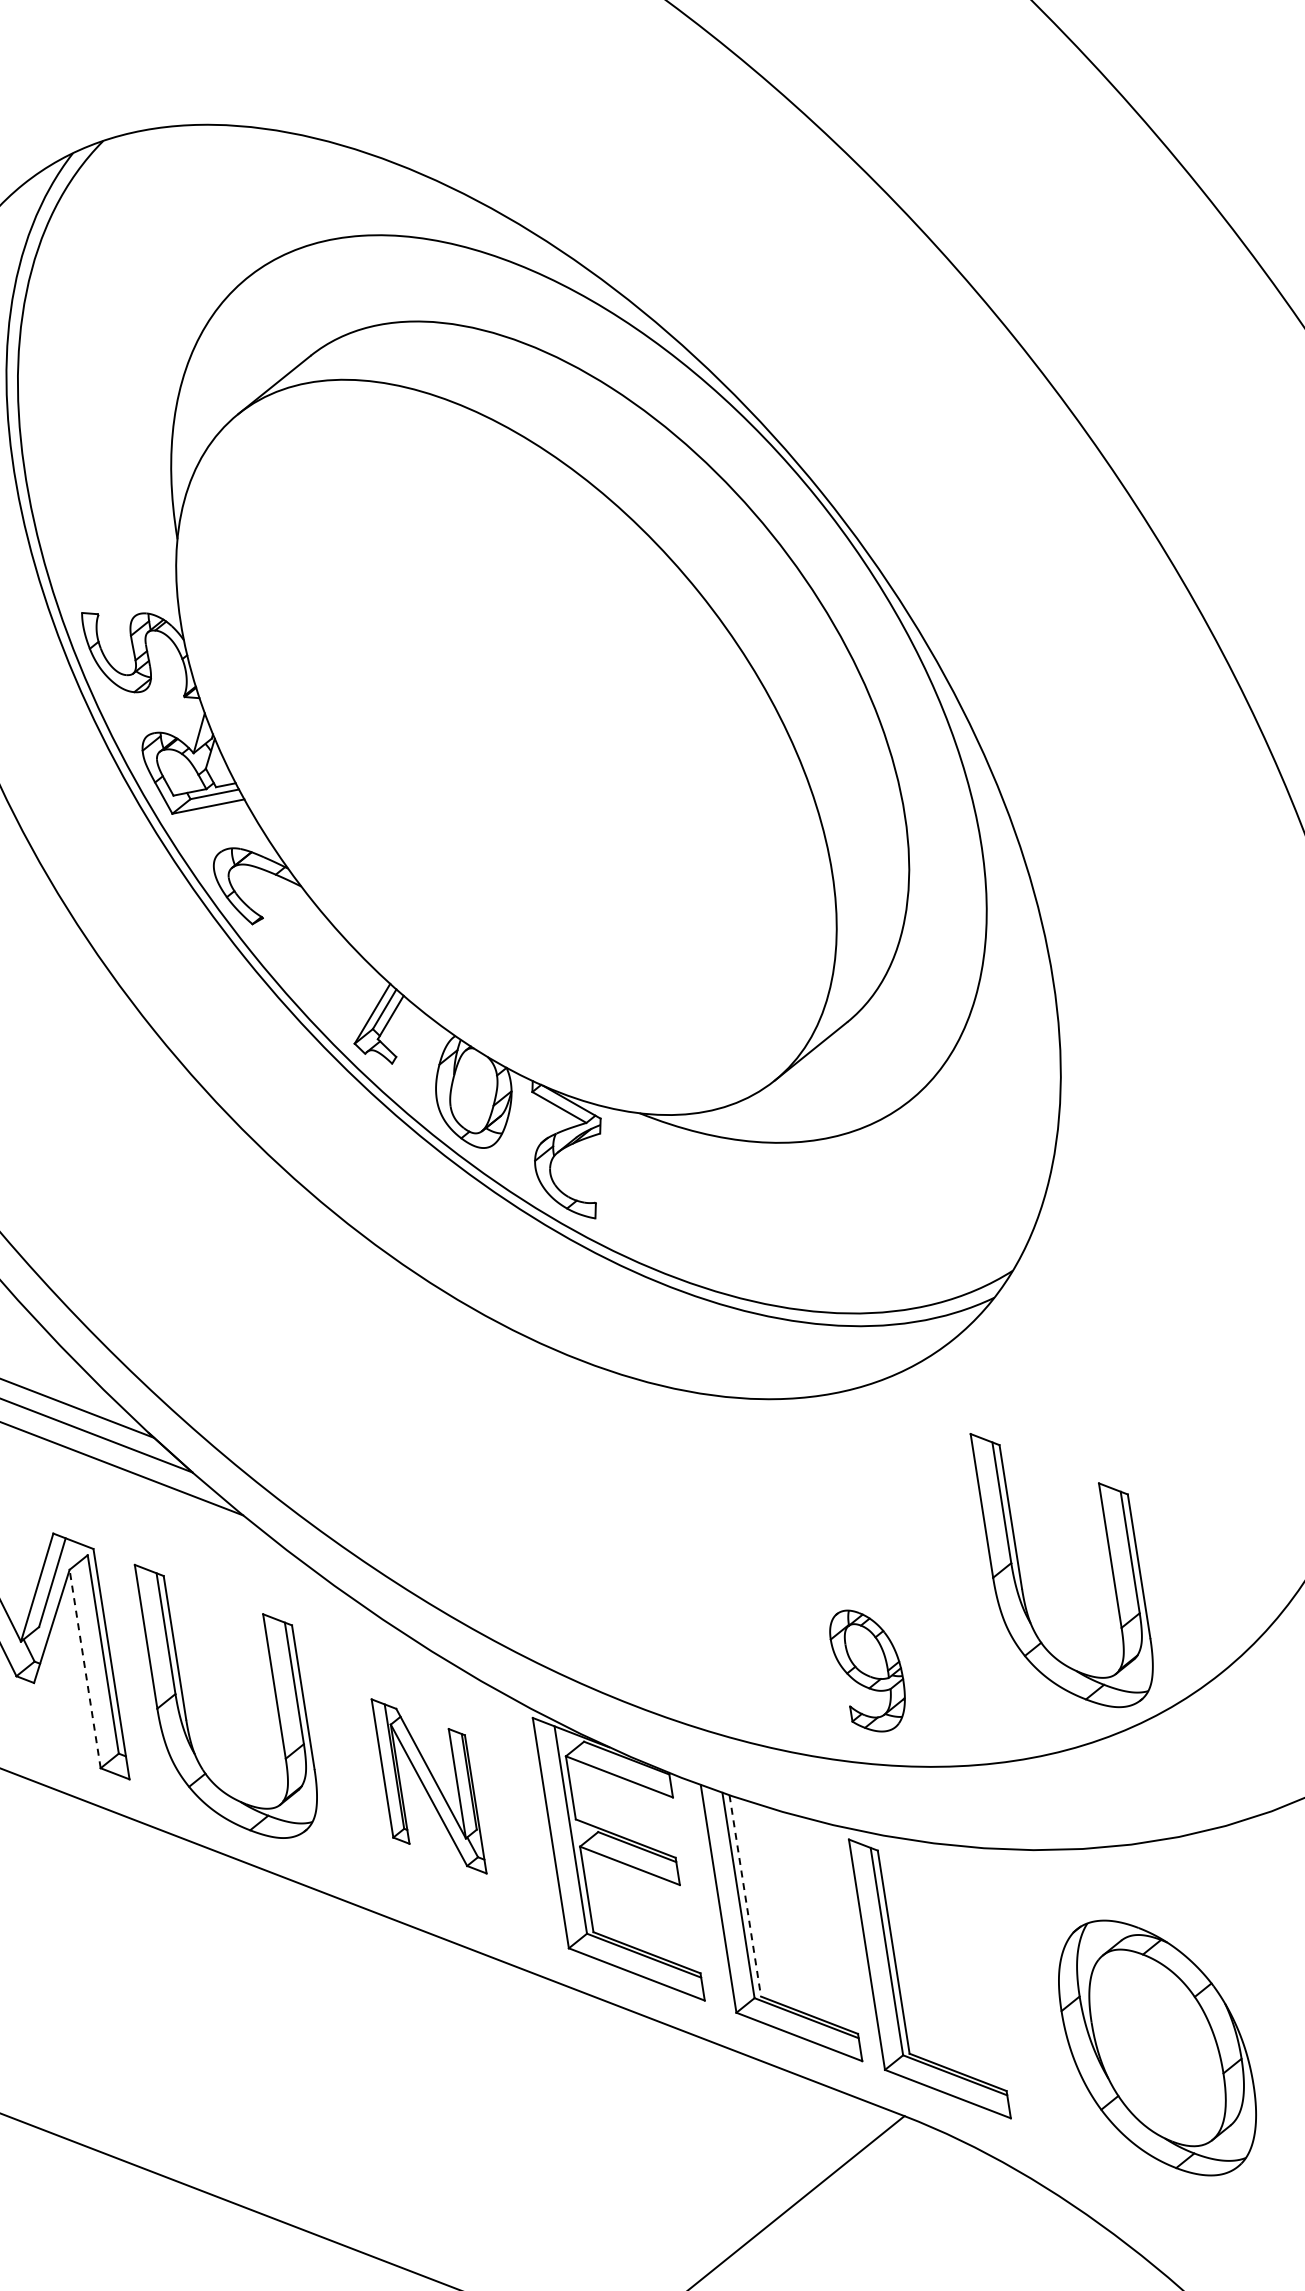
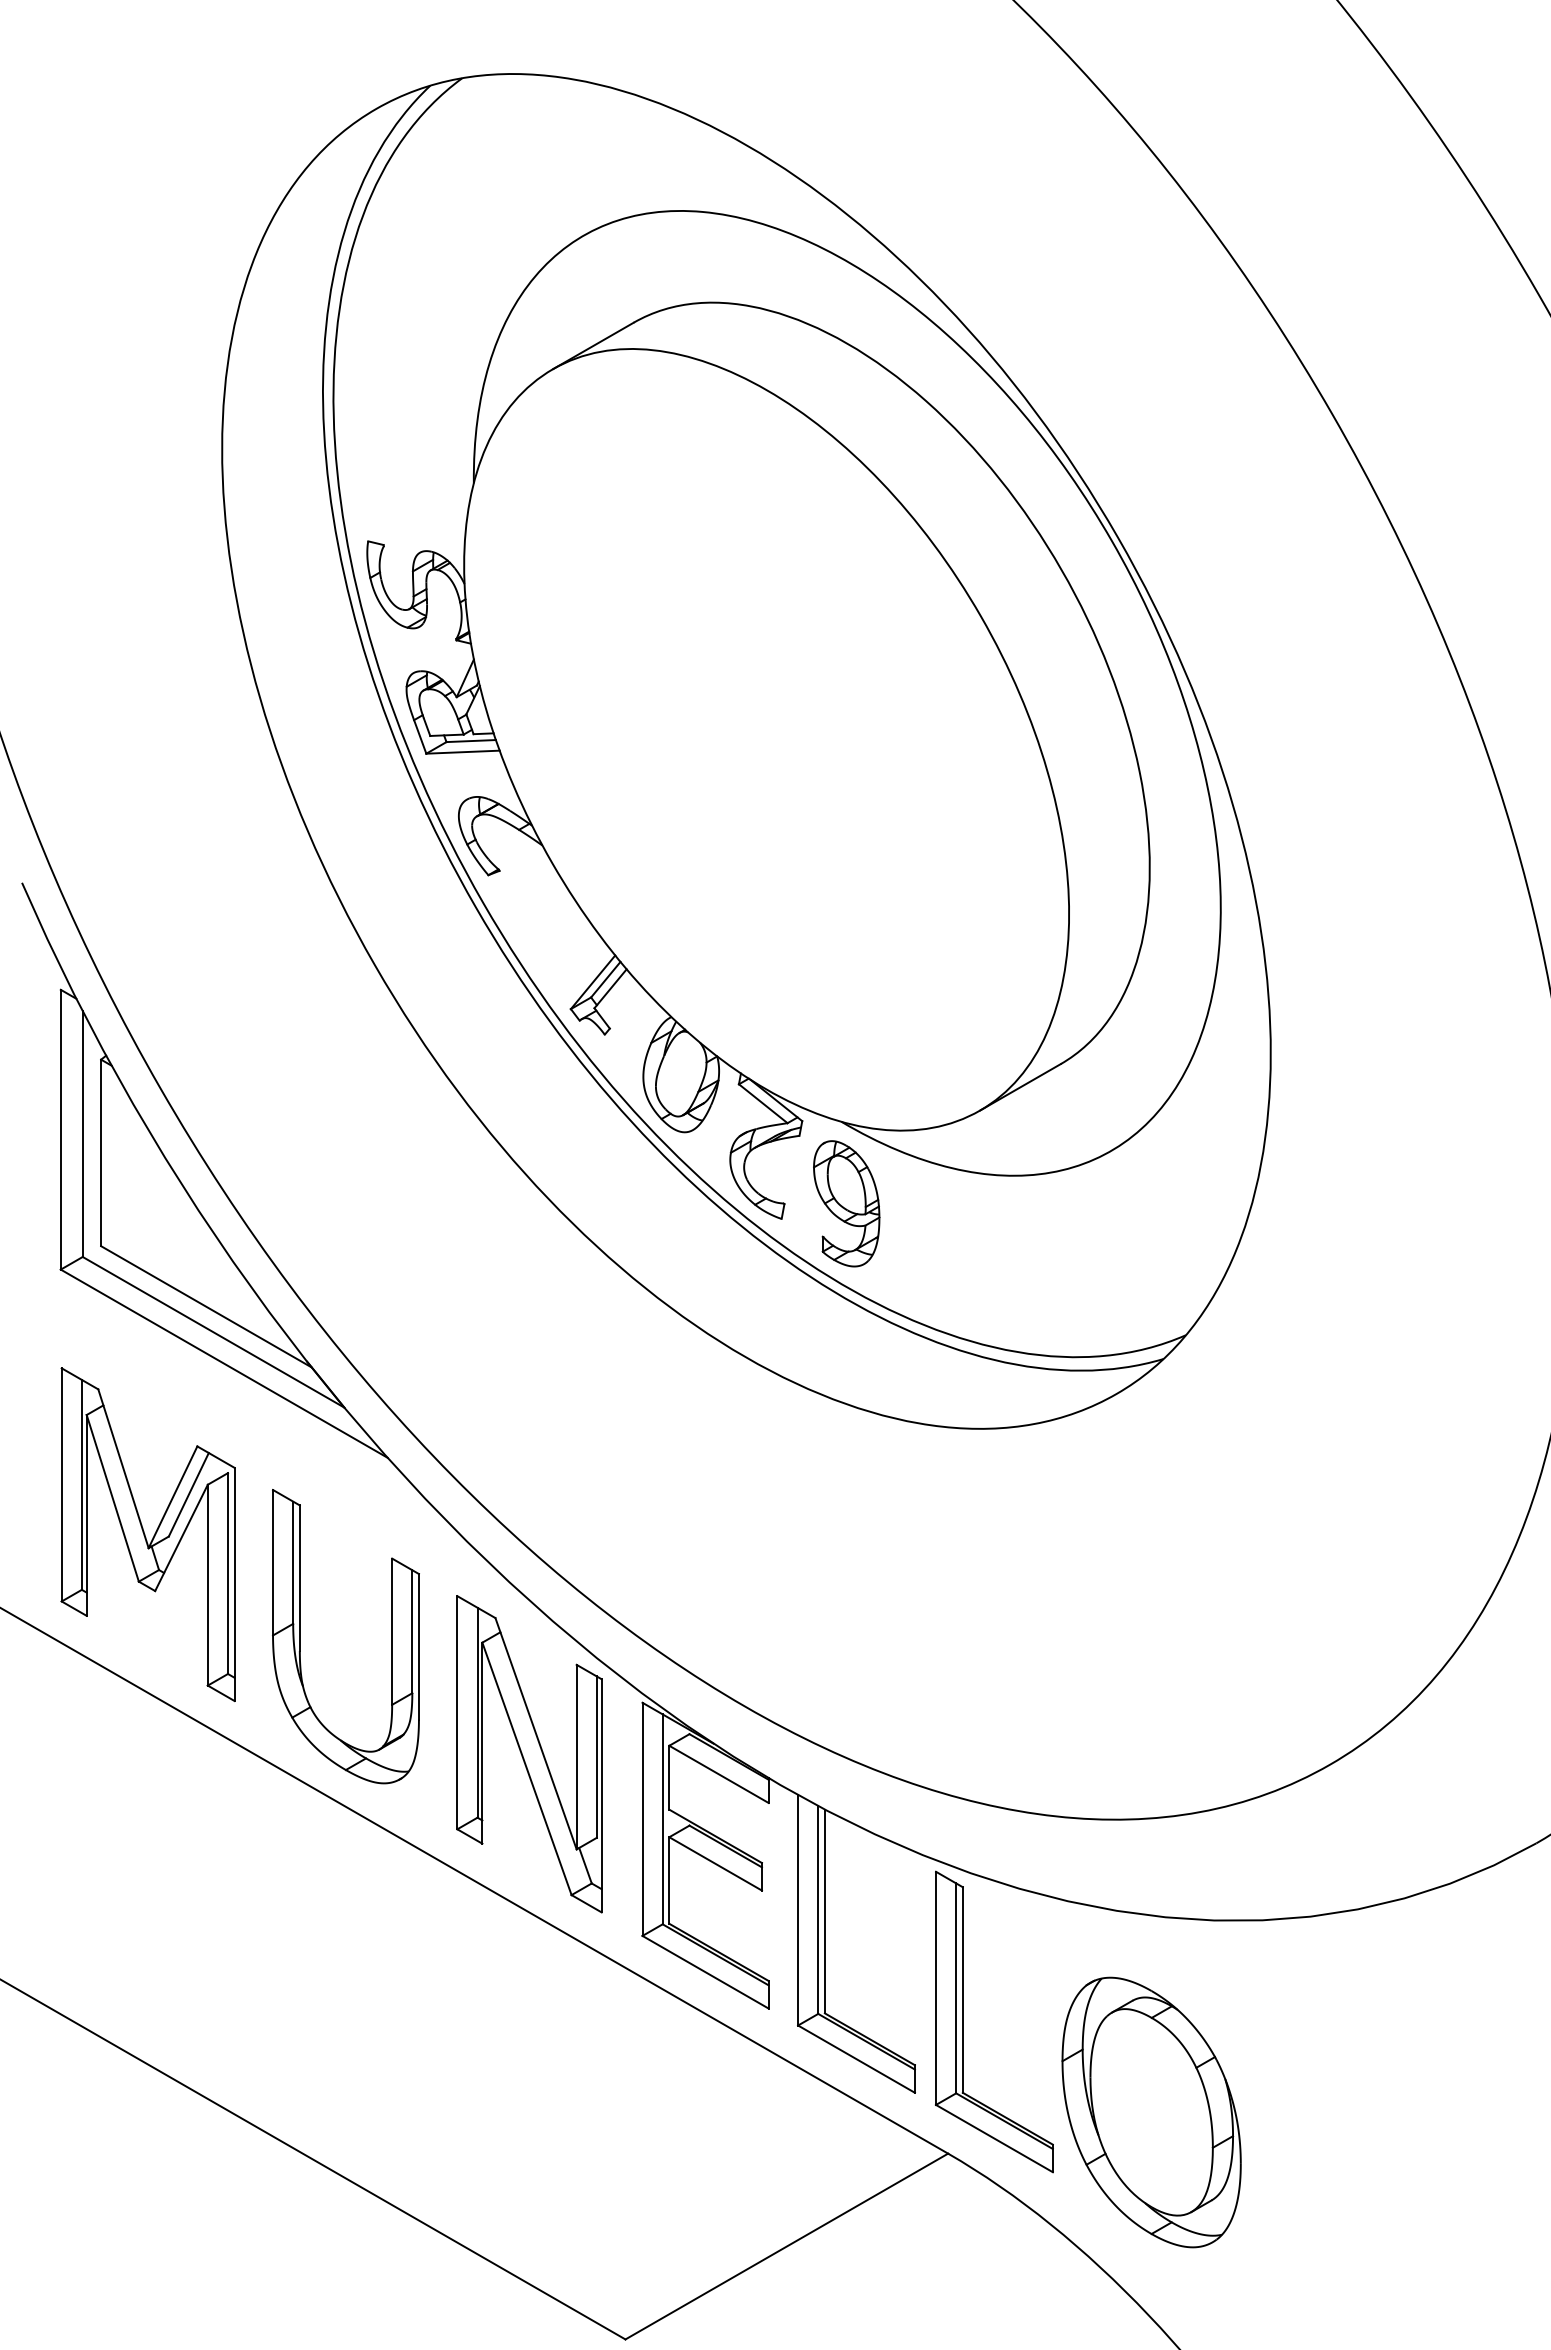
part: (1020, 1574) -> (1146, 1636), removed
line: (84, 1668) -> (207, 1584), dashed -> solid
part: (868, 1670) -> (846, 1203), moved
part: (429, 1786) -> (529, 1754), size x1.67
line: (744, 1896) -> (824, 1911), dashed -> solid
part: (1157, 2048) -> (1151, 2112), moved

